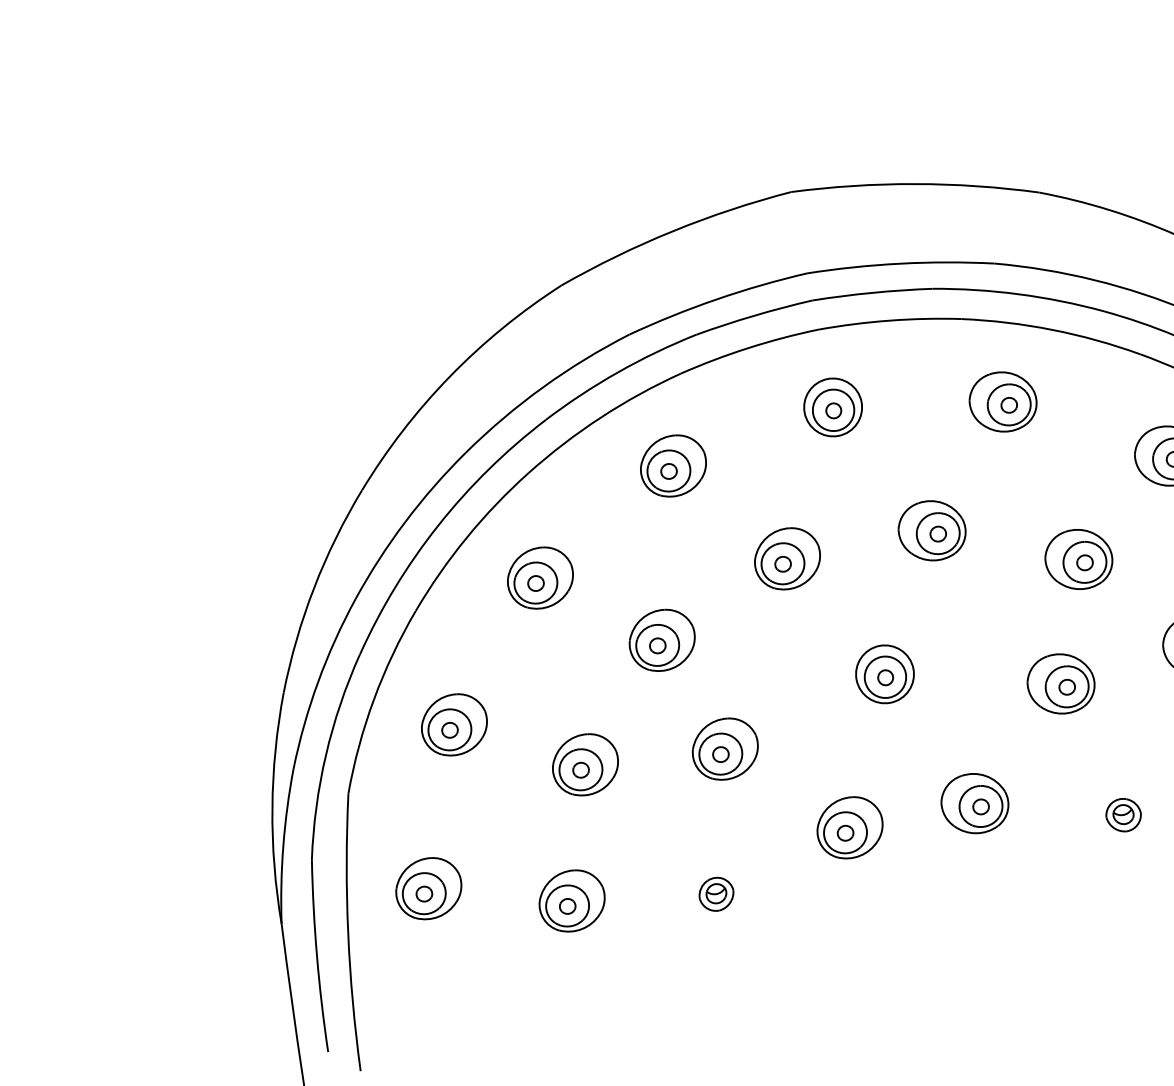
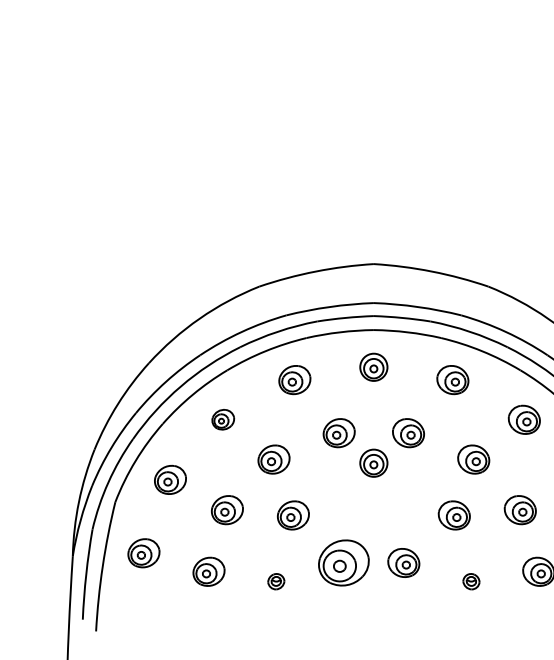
part: (538, 577) -> (222, 419), size x0.7
part: (883, 672) -> (373, 462), moved
part: (848, 827) -> (343, 562), size x1.6

